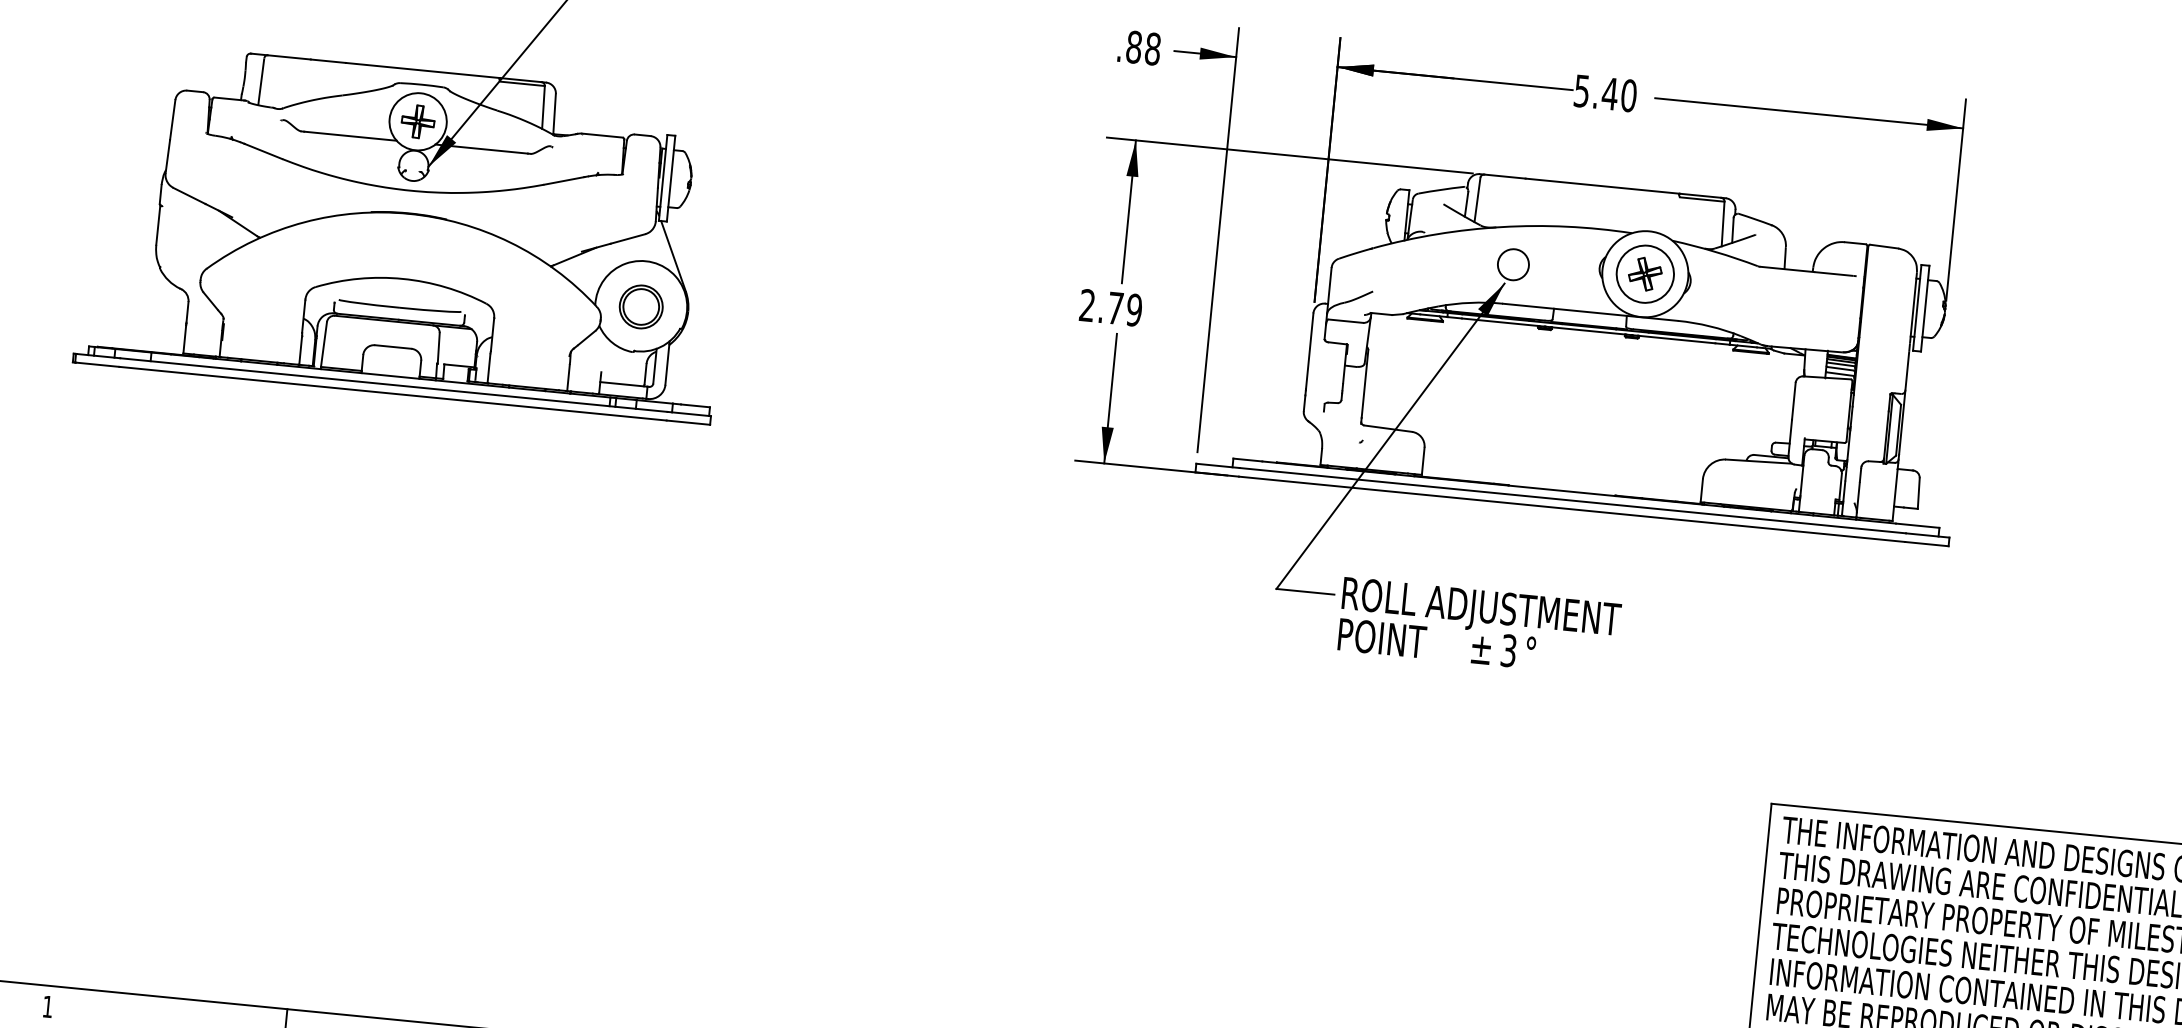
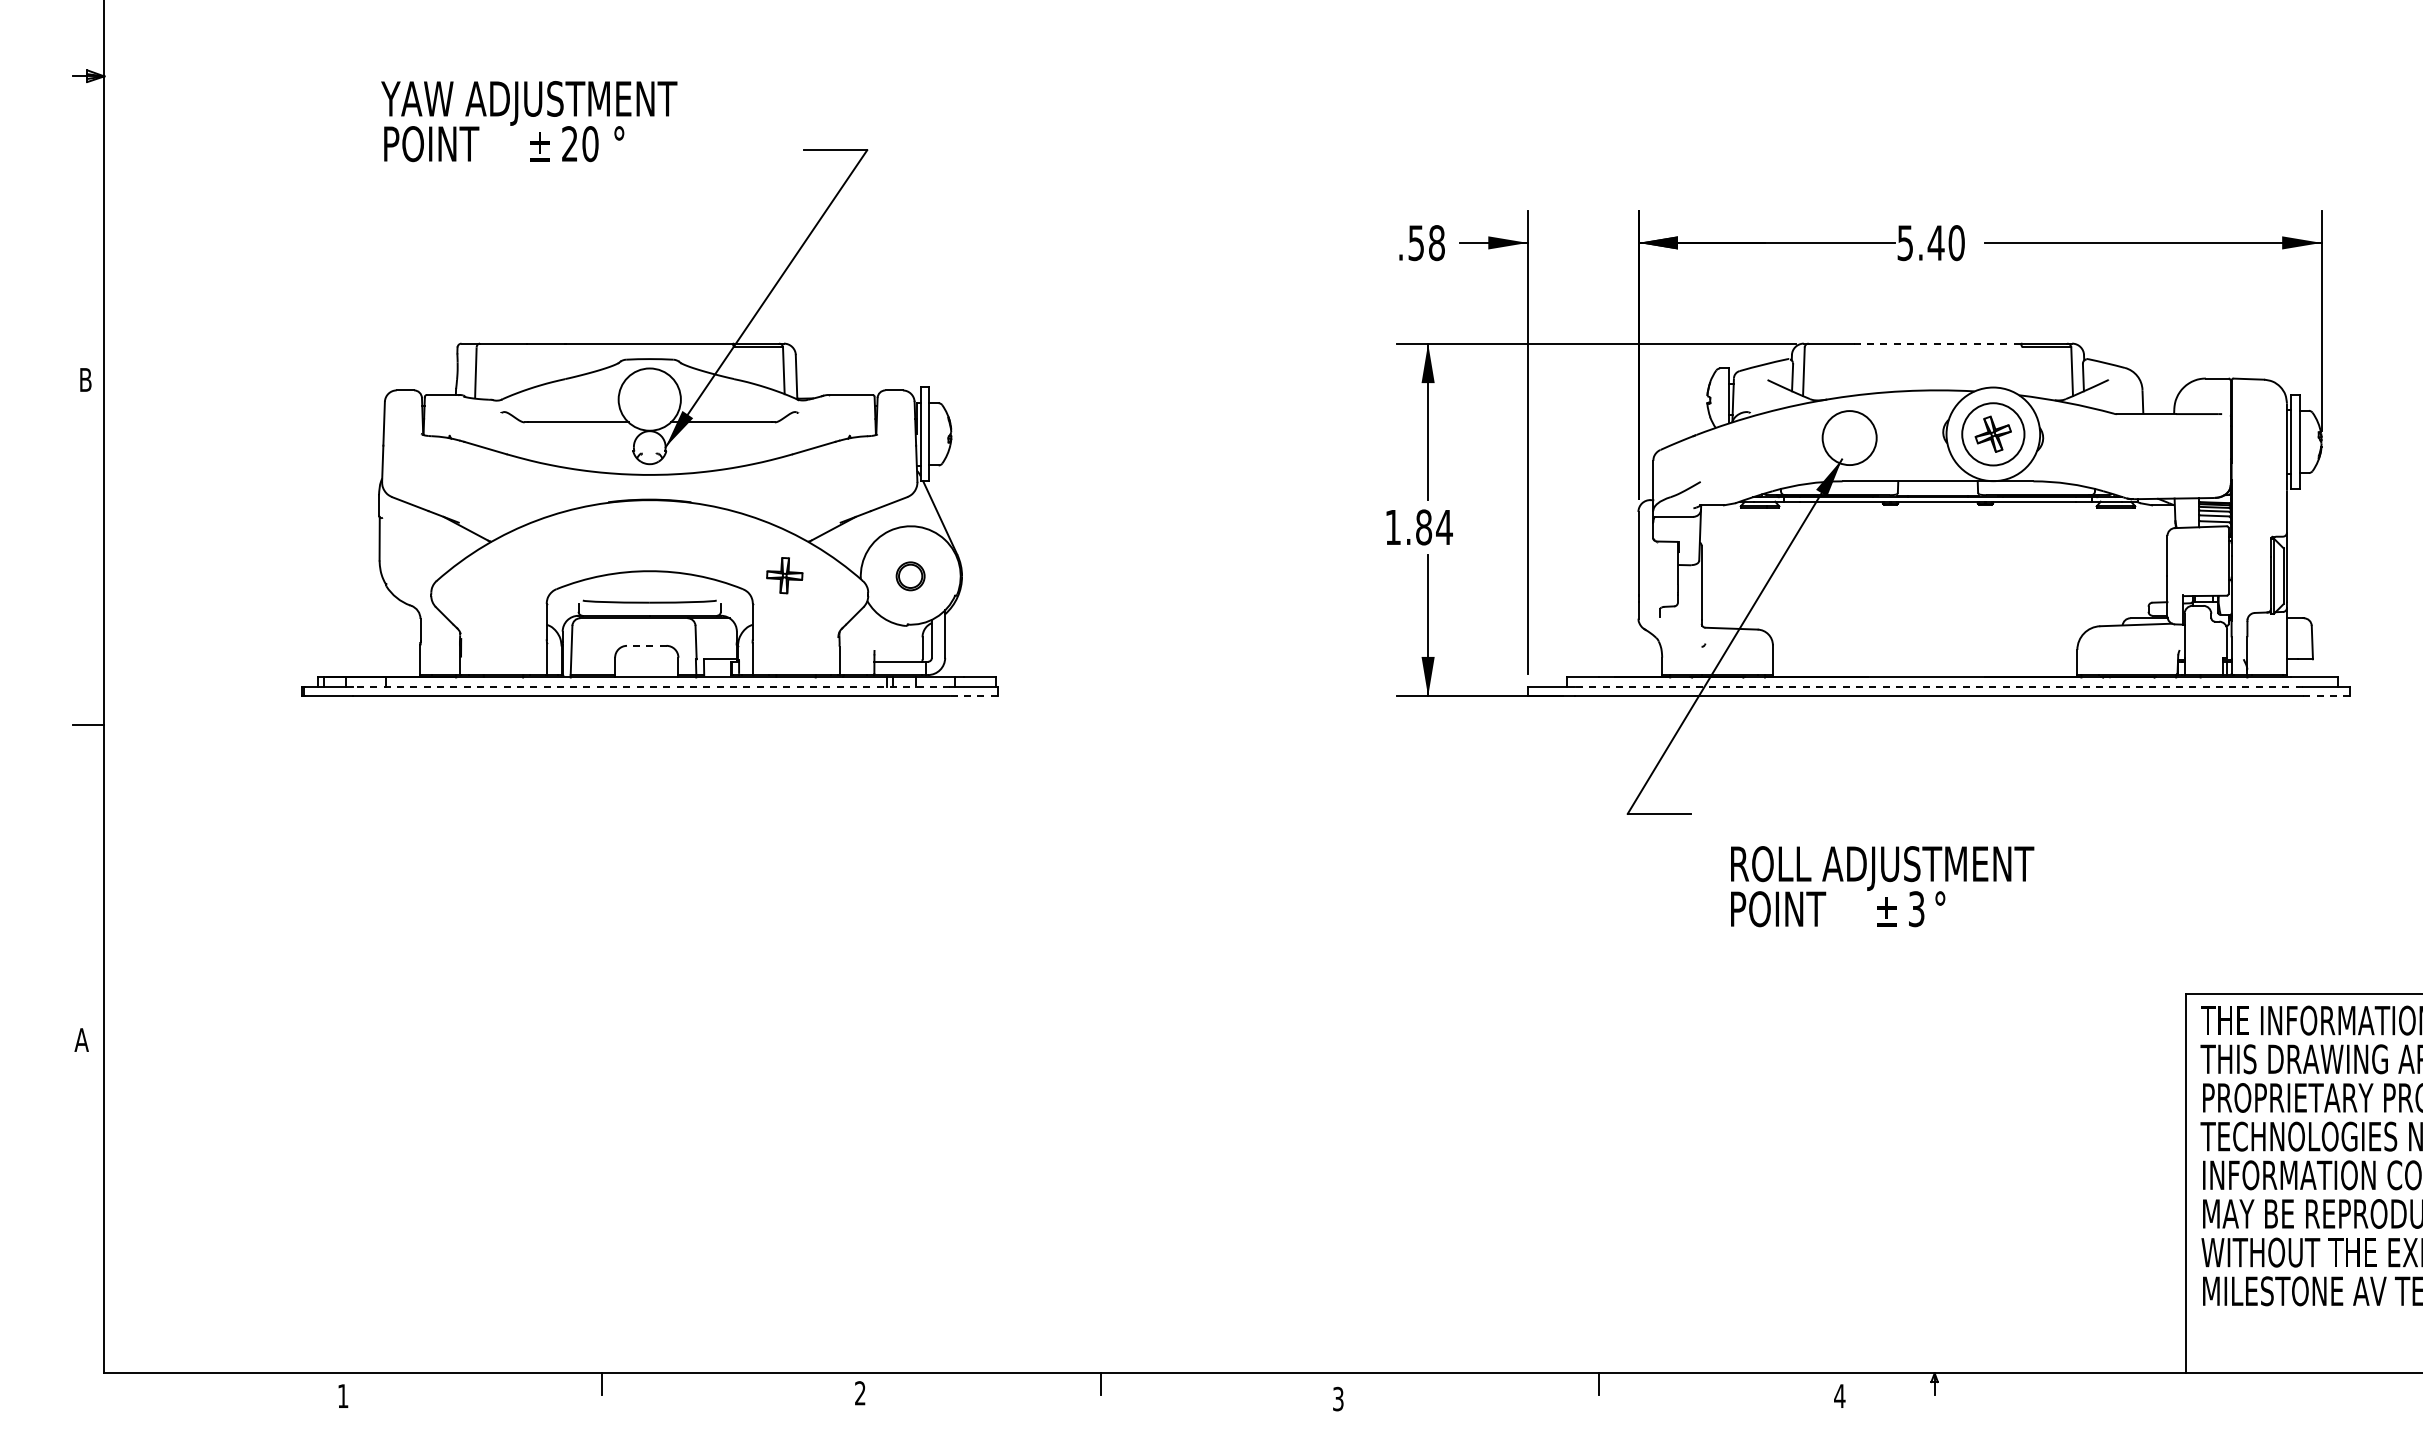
text: (1134, 47) -> (1416, 243), .88 -> .58
part: (417, 121) -> (784, 575), moved
line: (1603, 186) -> (1938, 343), solid -> dashed
circle: (1513, 264) -> (1849, 437), size x1.6
part: (641, 307) -> (910, 576), size x0.6
text: (1110, 307) -> (1418, 527), 2.79 -> 1.84
line: (393, 346) -> (646, 645), solid -> dashed
line: (393, 384) -> (651, 686), solid -> dashed
line: (688, 422) -> (974, 696), solid -> dashed
line: (1573, 500) -> (1939, 686), solid -> dashed
line: (1926, 544) -> (2326, 696), solid -> dashed
text: (1479, 627) -> (1882, 886), moved

